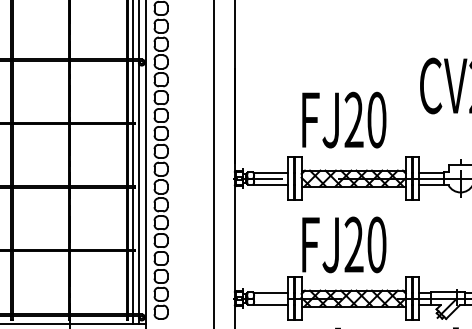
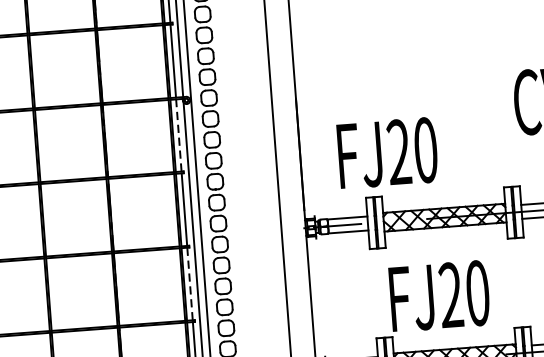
line: (133, 91) -> (179, 135), solid -> dashed
text: (344, 119) -> (387, 152), moved
line: (133, 218) -> (190, 283), solid -> dashed

